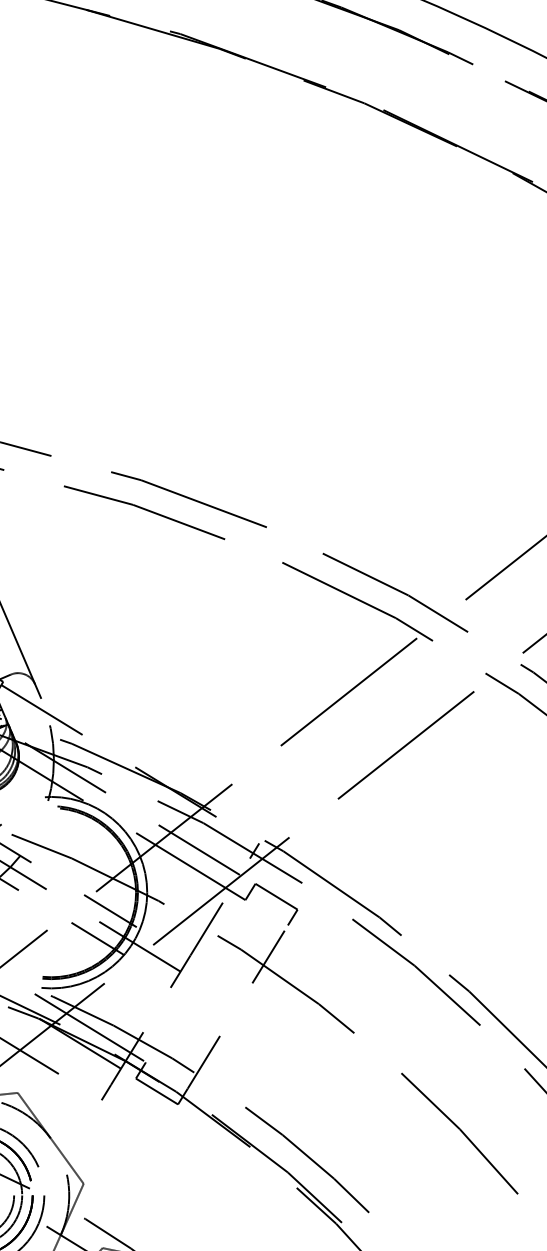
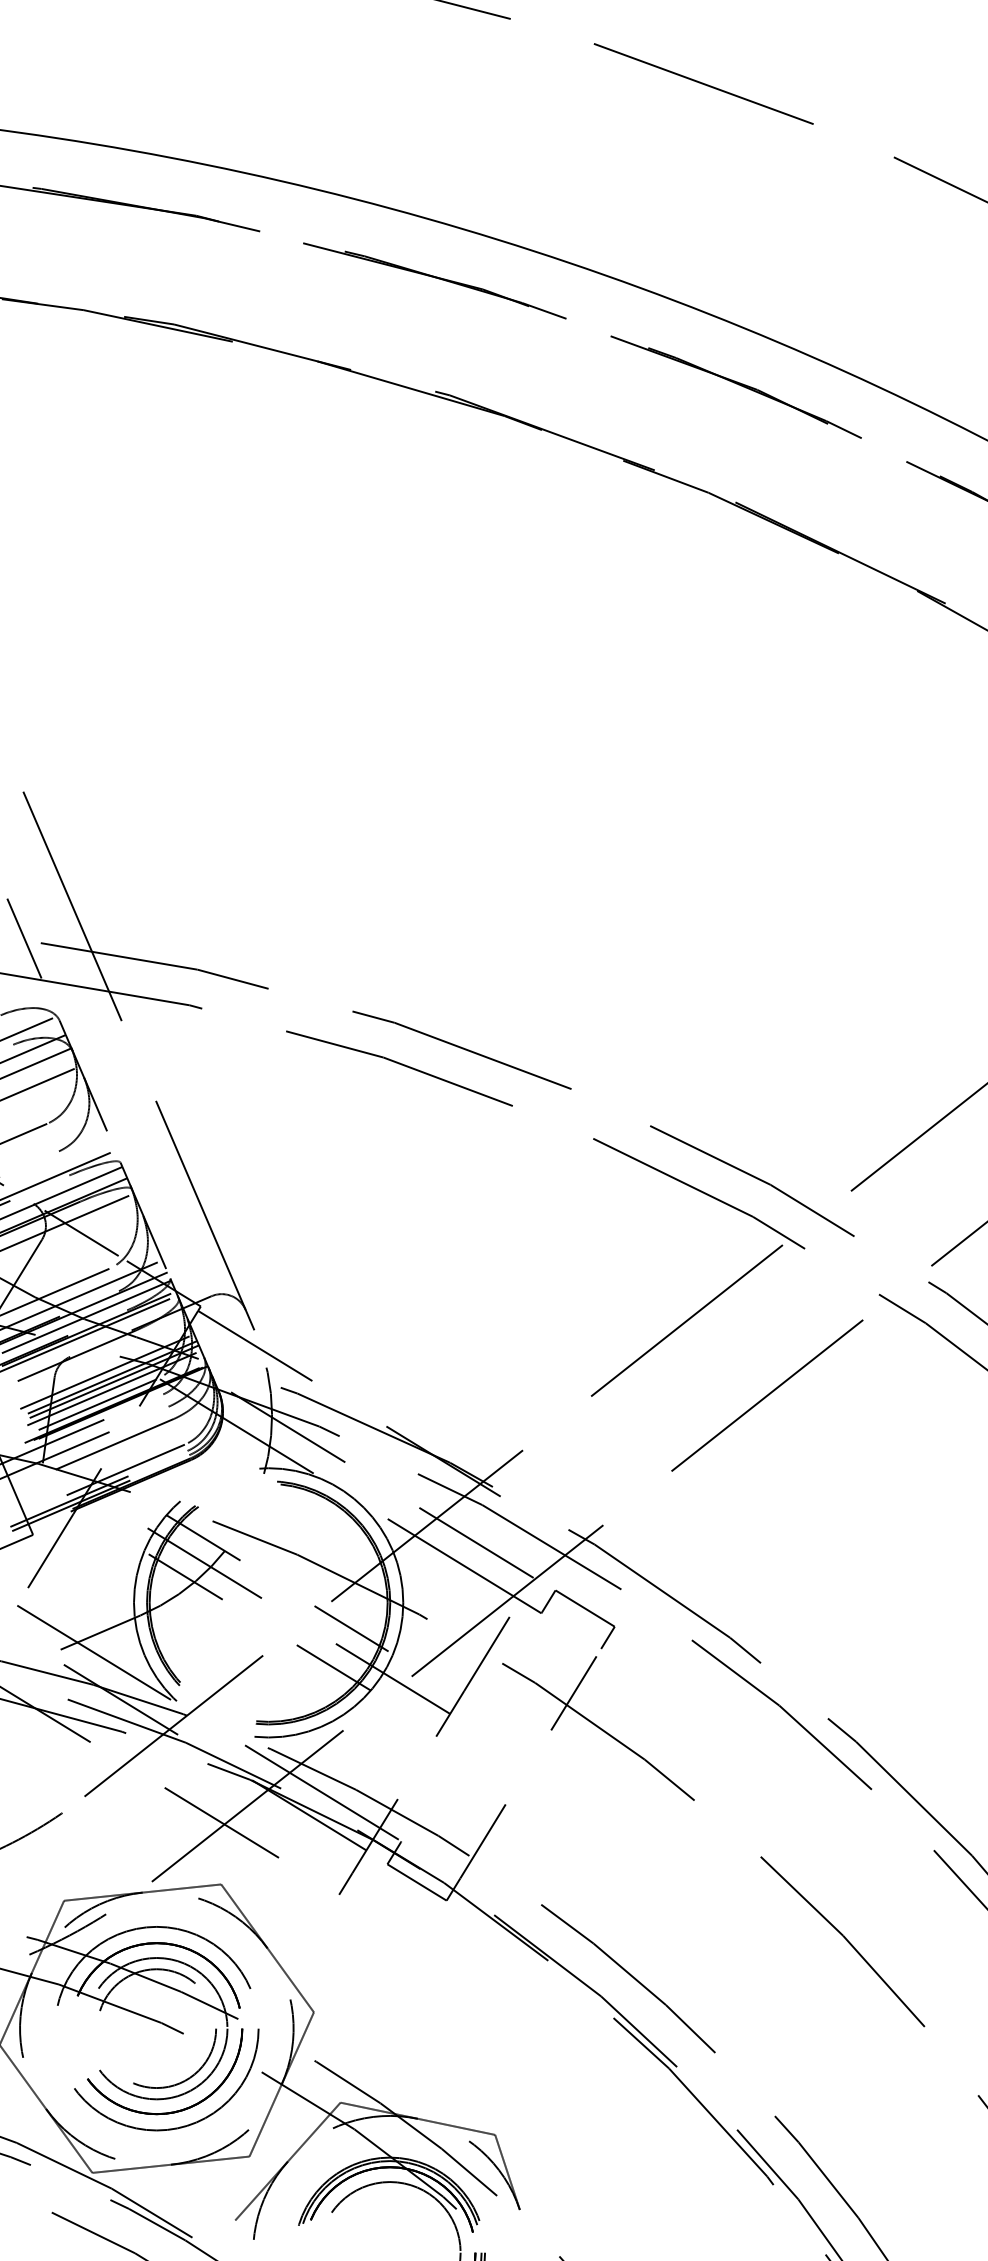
line: (254, 851) -> (553, 1544), removed

